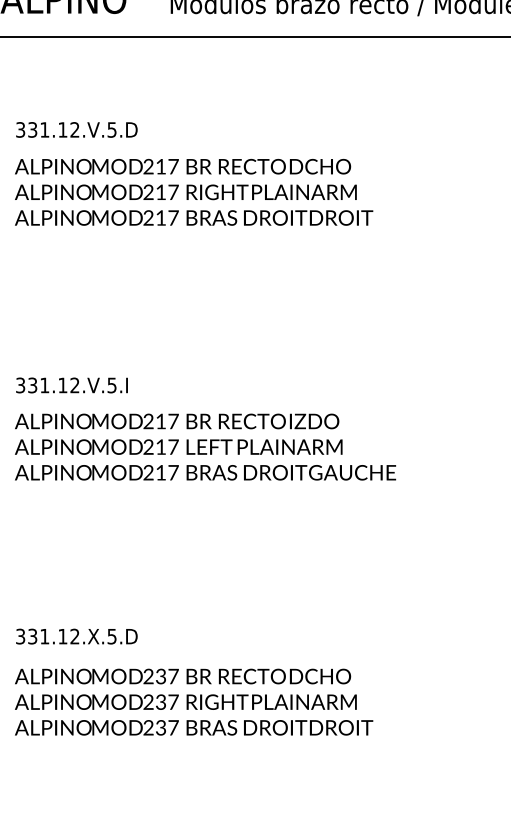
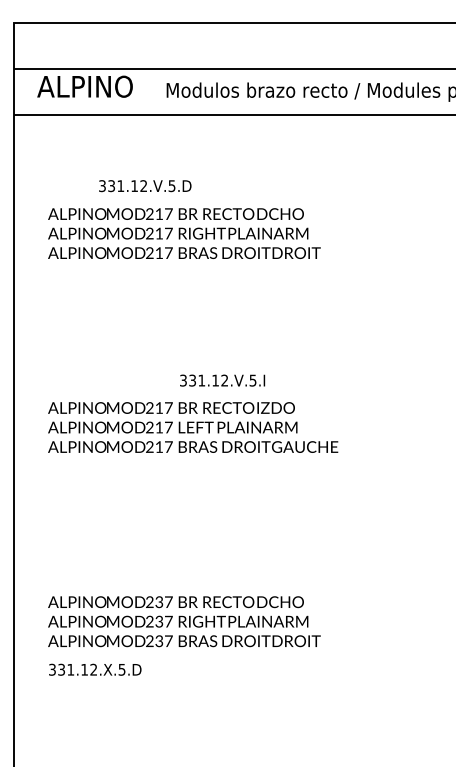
text: (77, 130) -> (145, 186), moved
text: (71, 385) -> (222, 380), moved
text: (77, 636) -> (95, 669), moved

